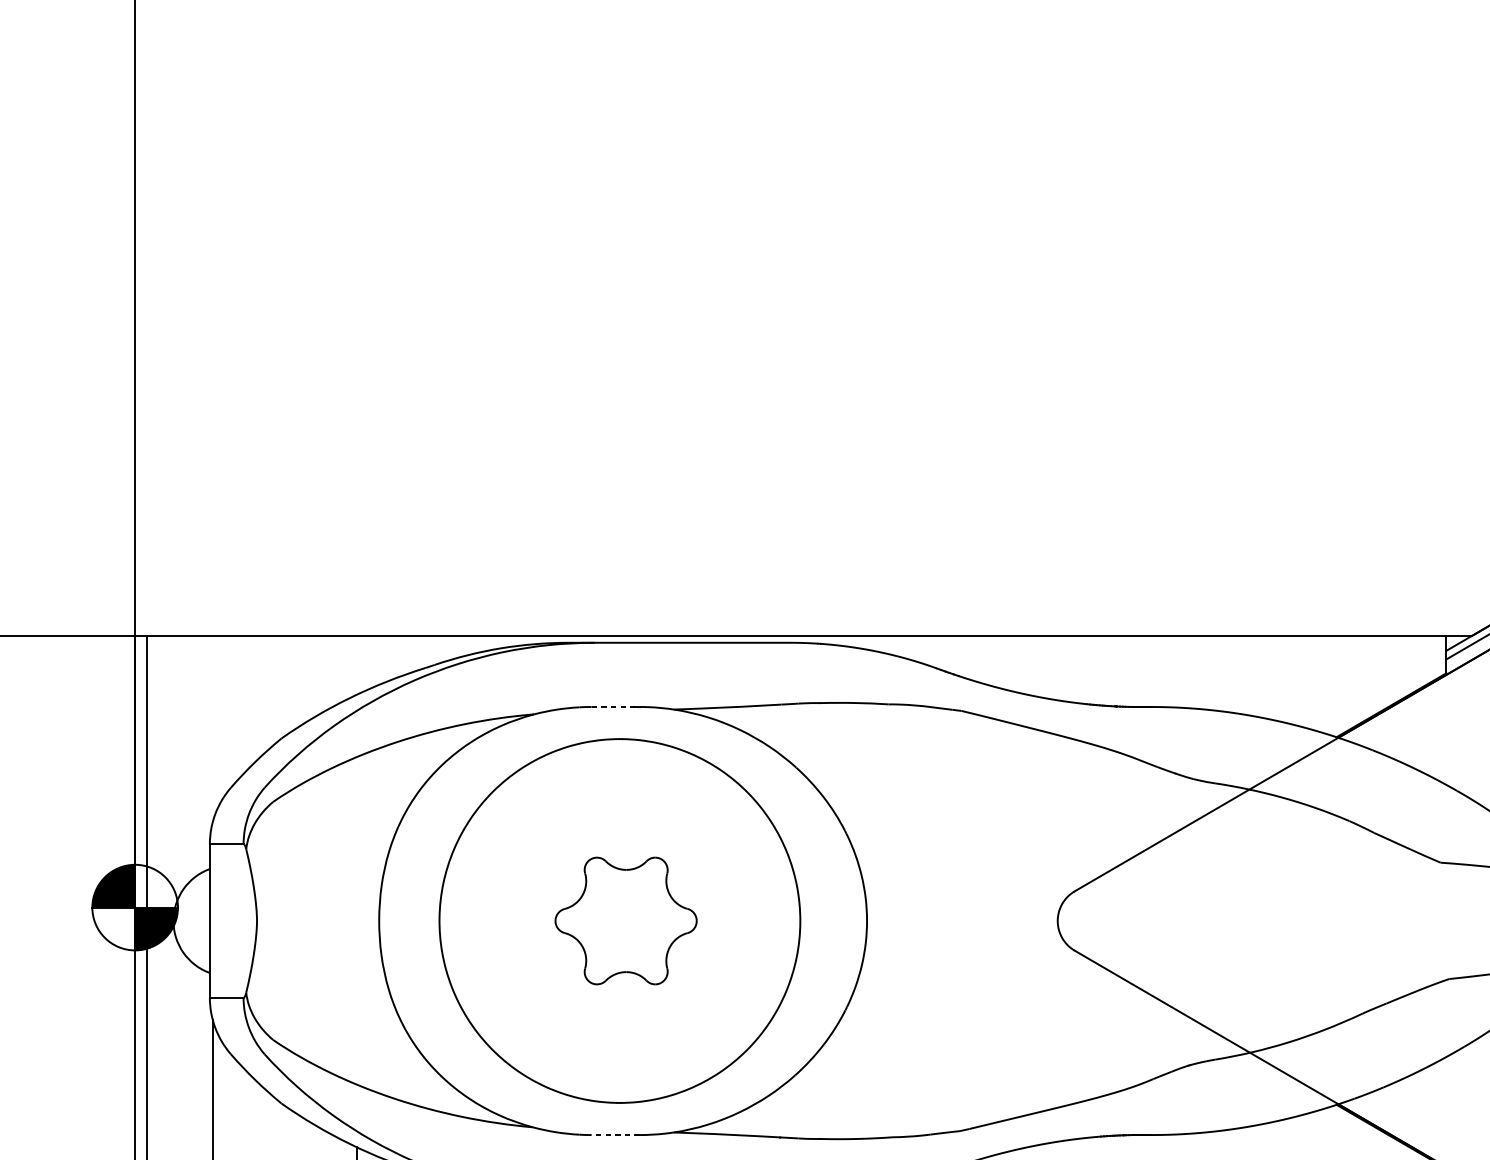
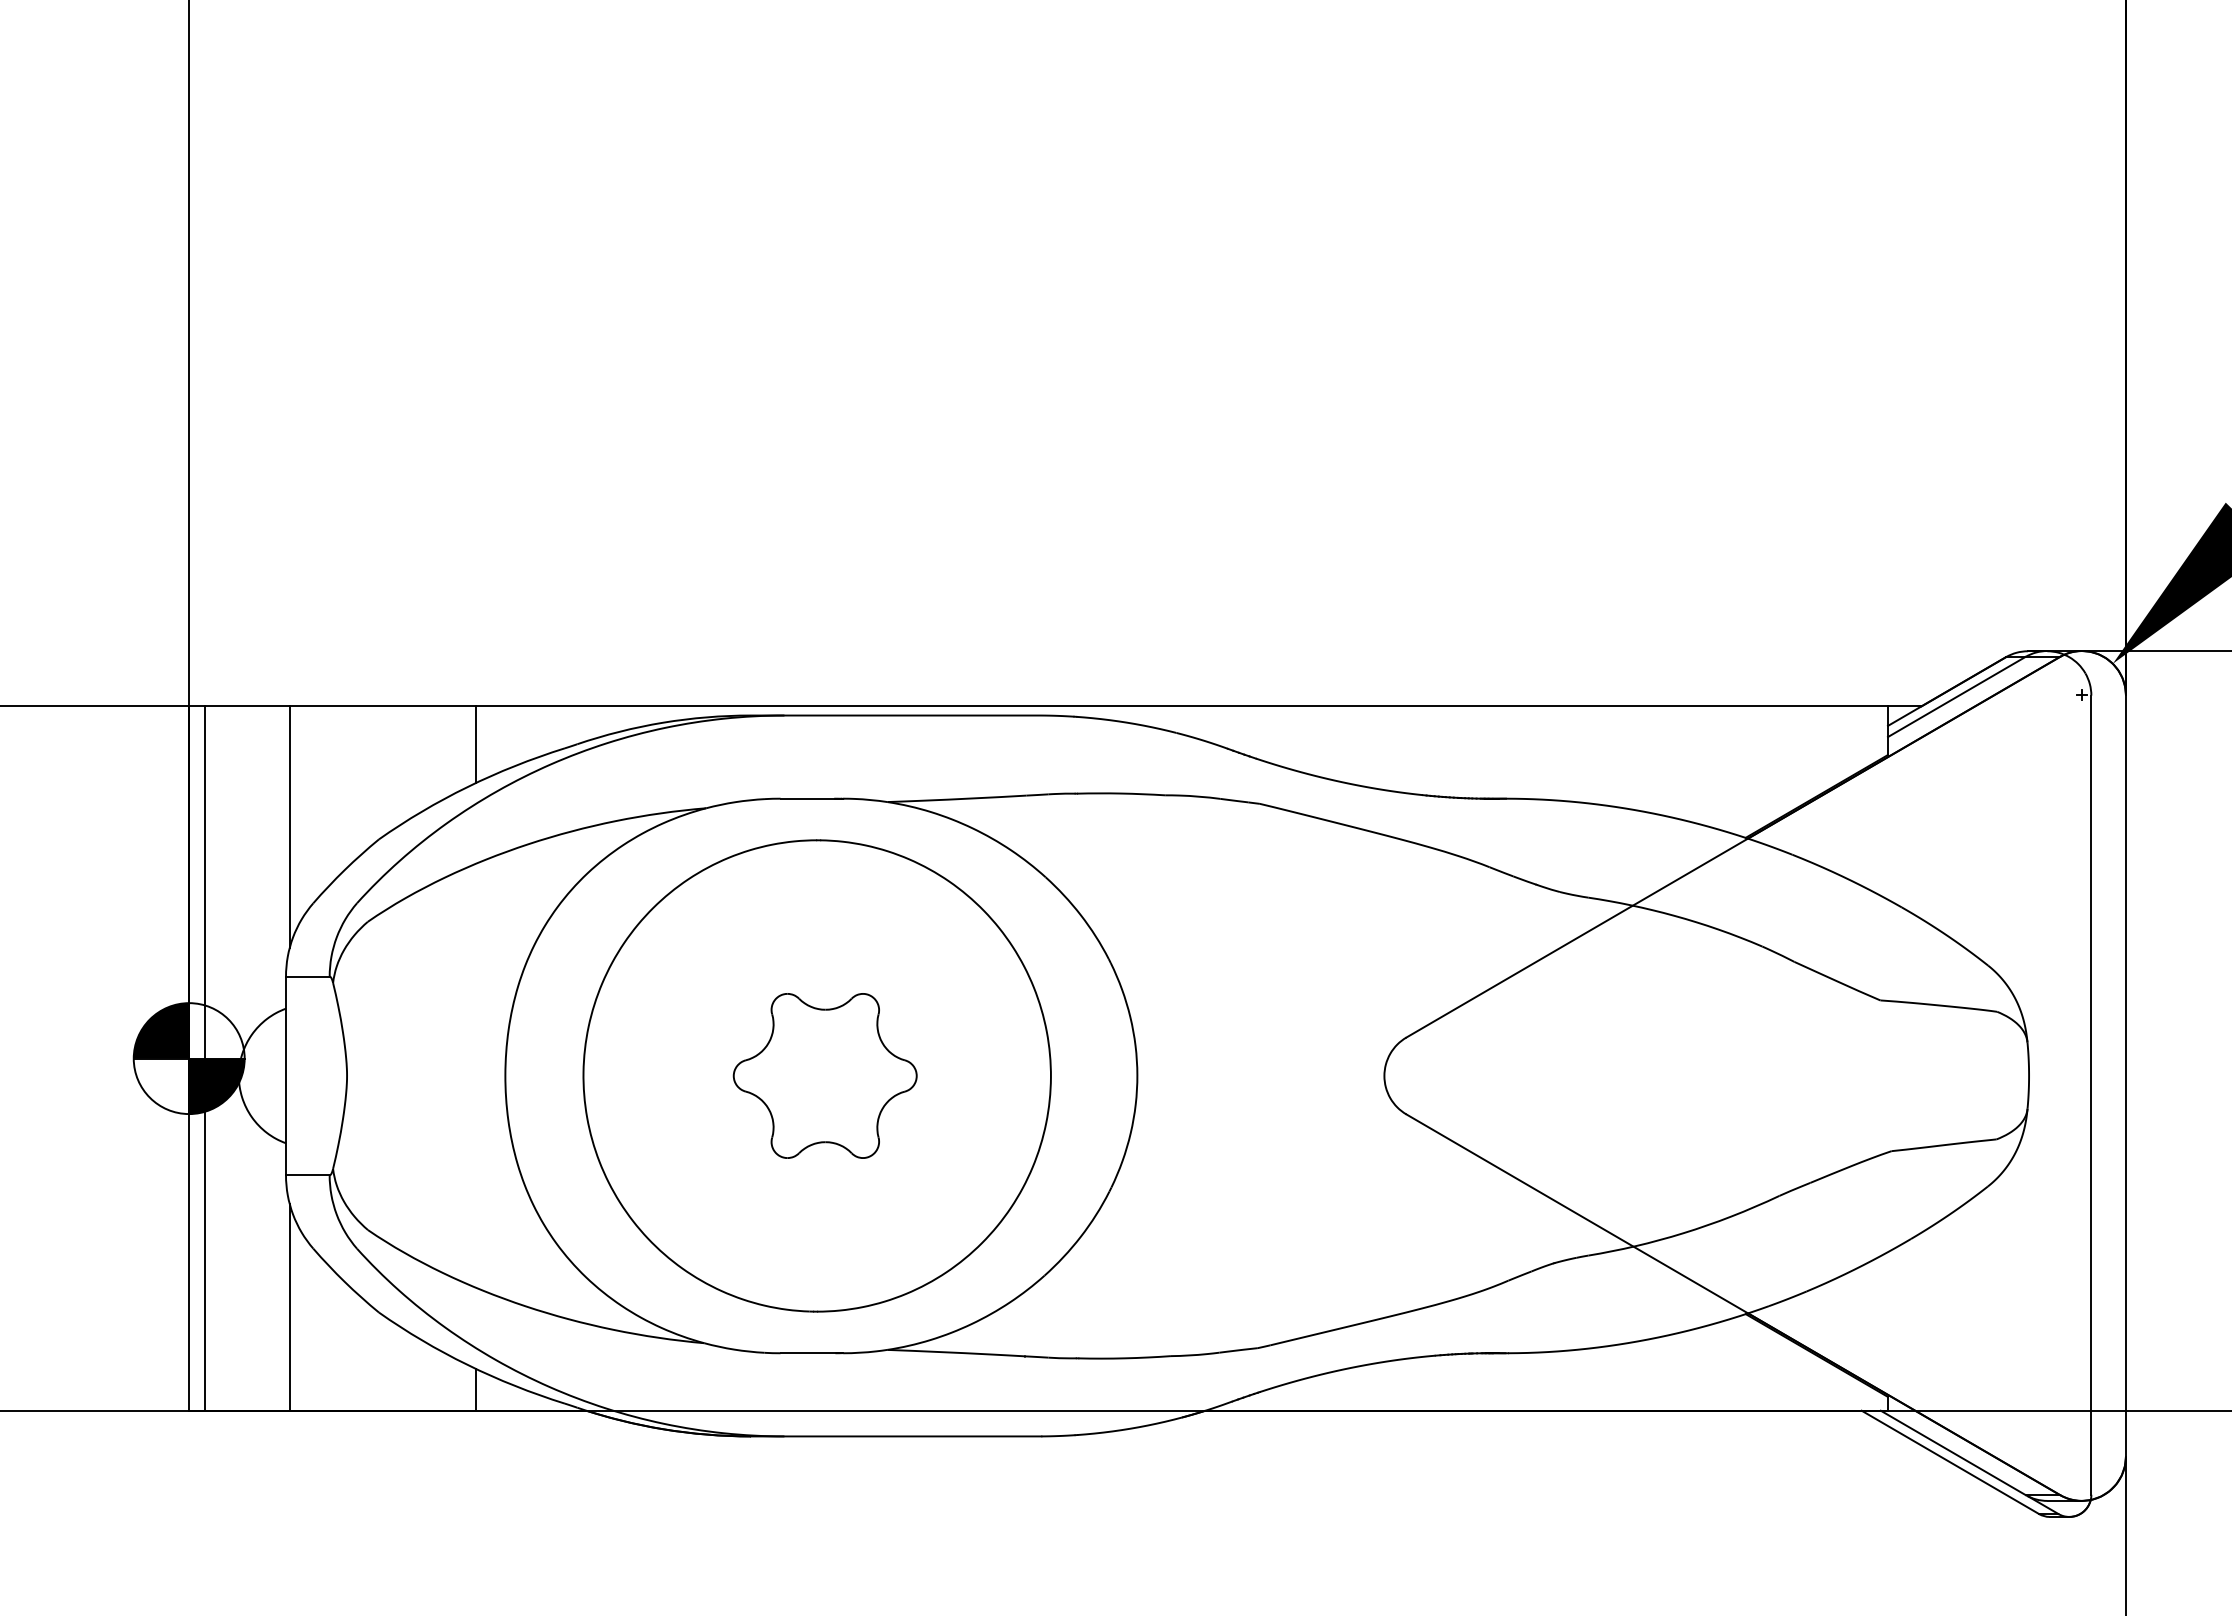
line: (356, 665) -> (476, 744), added
line: (616, 706) -> (812, 798), dashed -> solid
line: (212, 728) -> (289, 826), added
line: (615, 1135) -> (811, 1353), dashed -> solid

